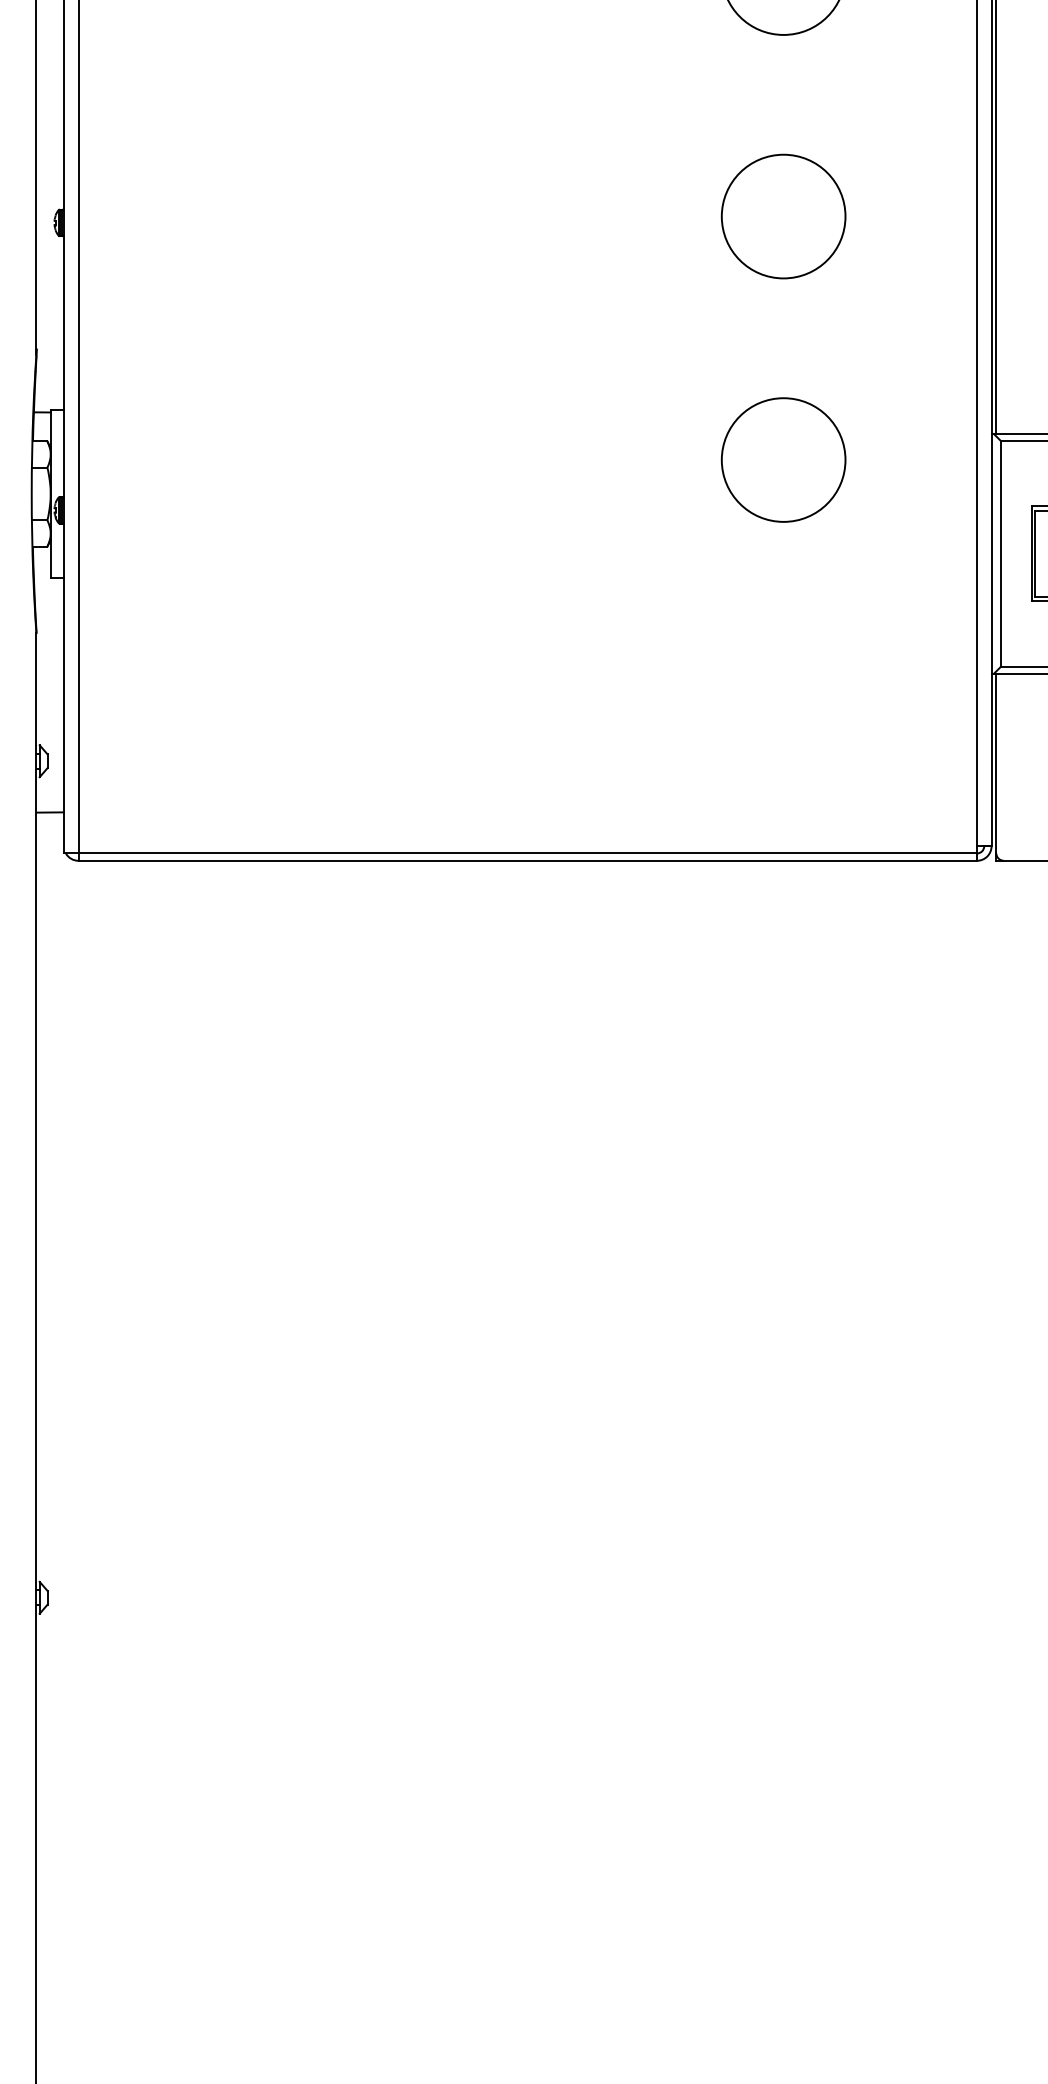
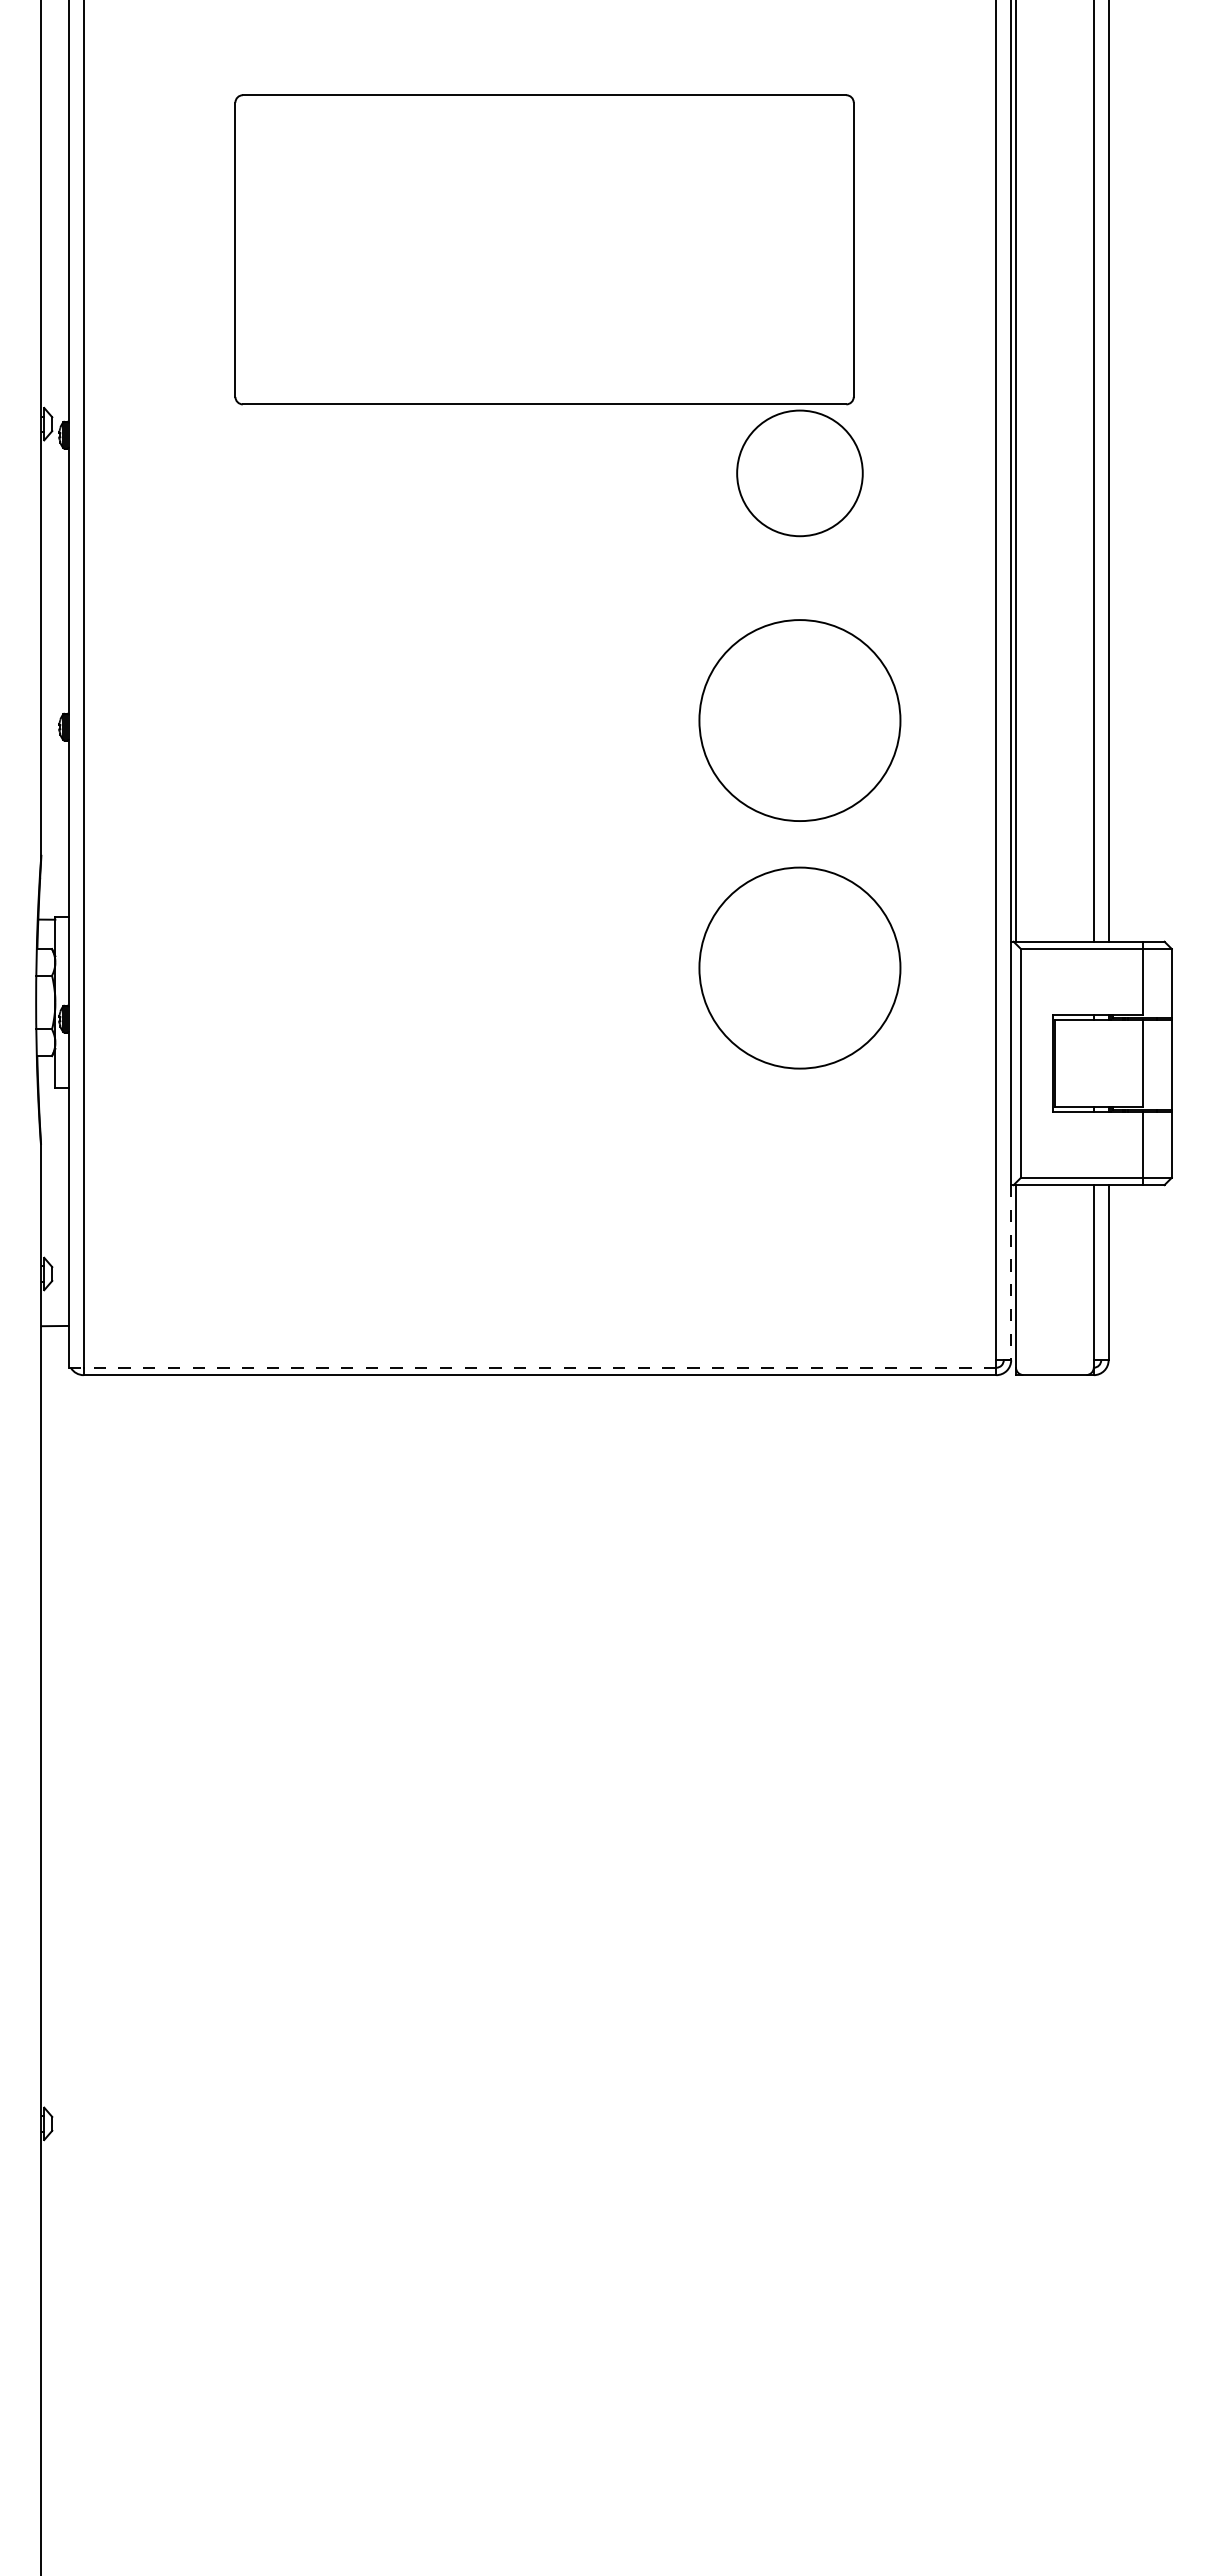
circle: (783, 216) -> (799, 720), size x1.6
circle: (783, 459) -> (799, 967), size x1.6
line: (991, 759) -> (1011, 1272), solid -> dashed
line: (520, 853) -> (532, 1367), solid -> dashed

